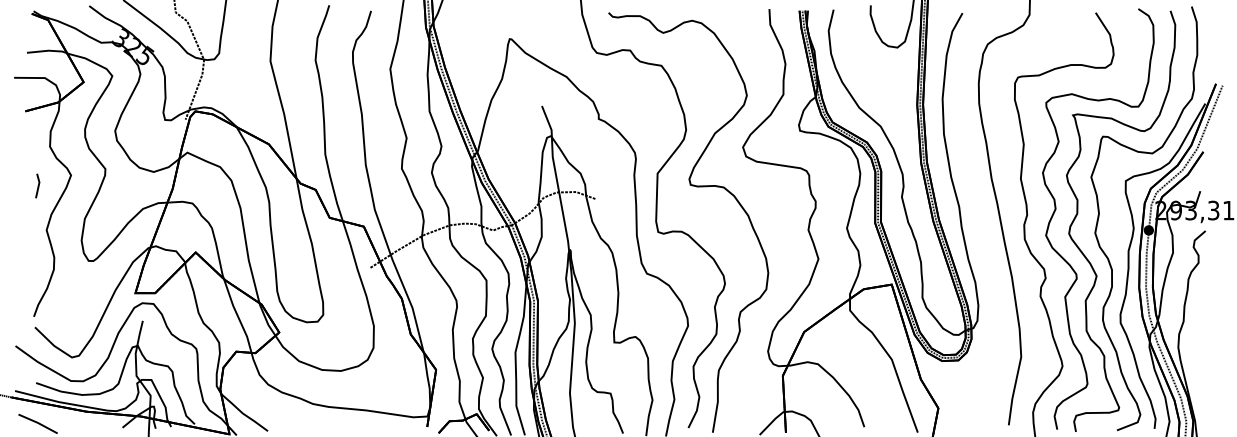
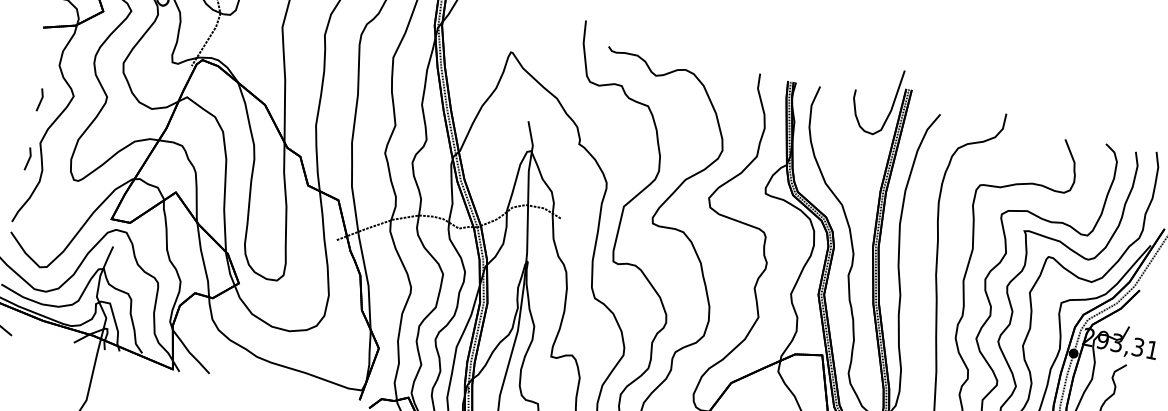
line: (37, 248) -> (28, 158), added

